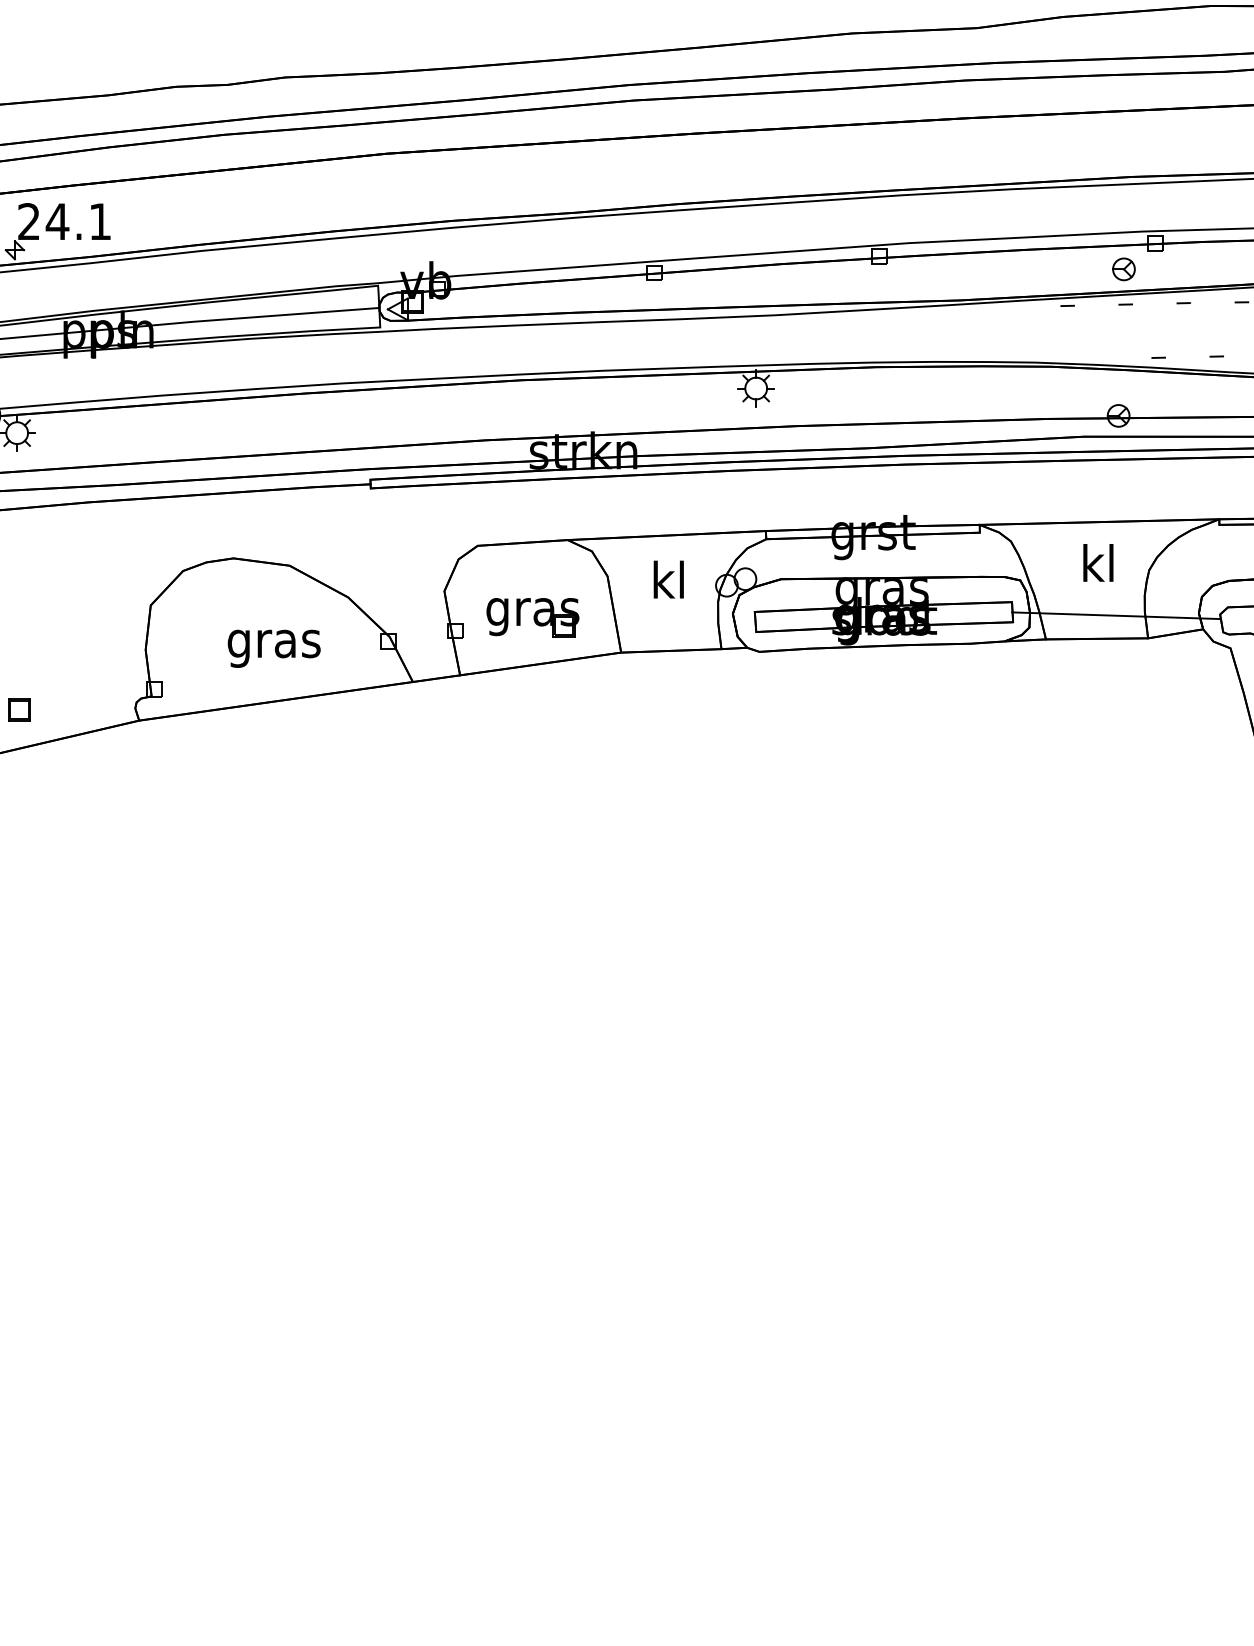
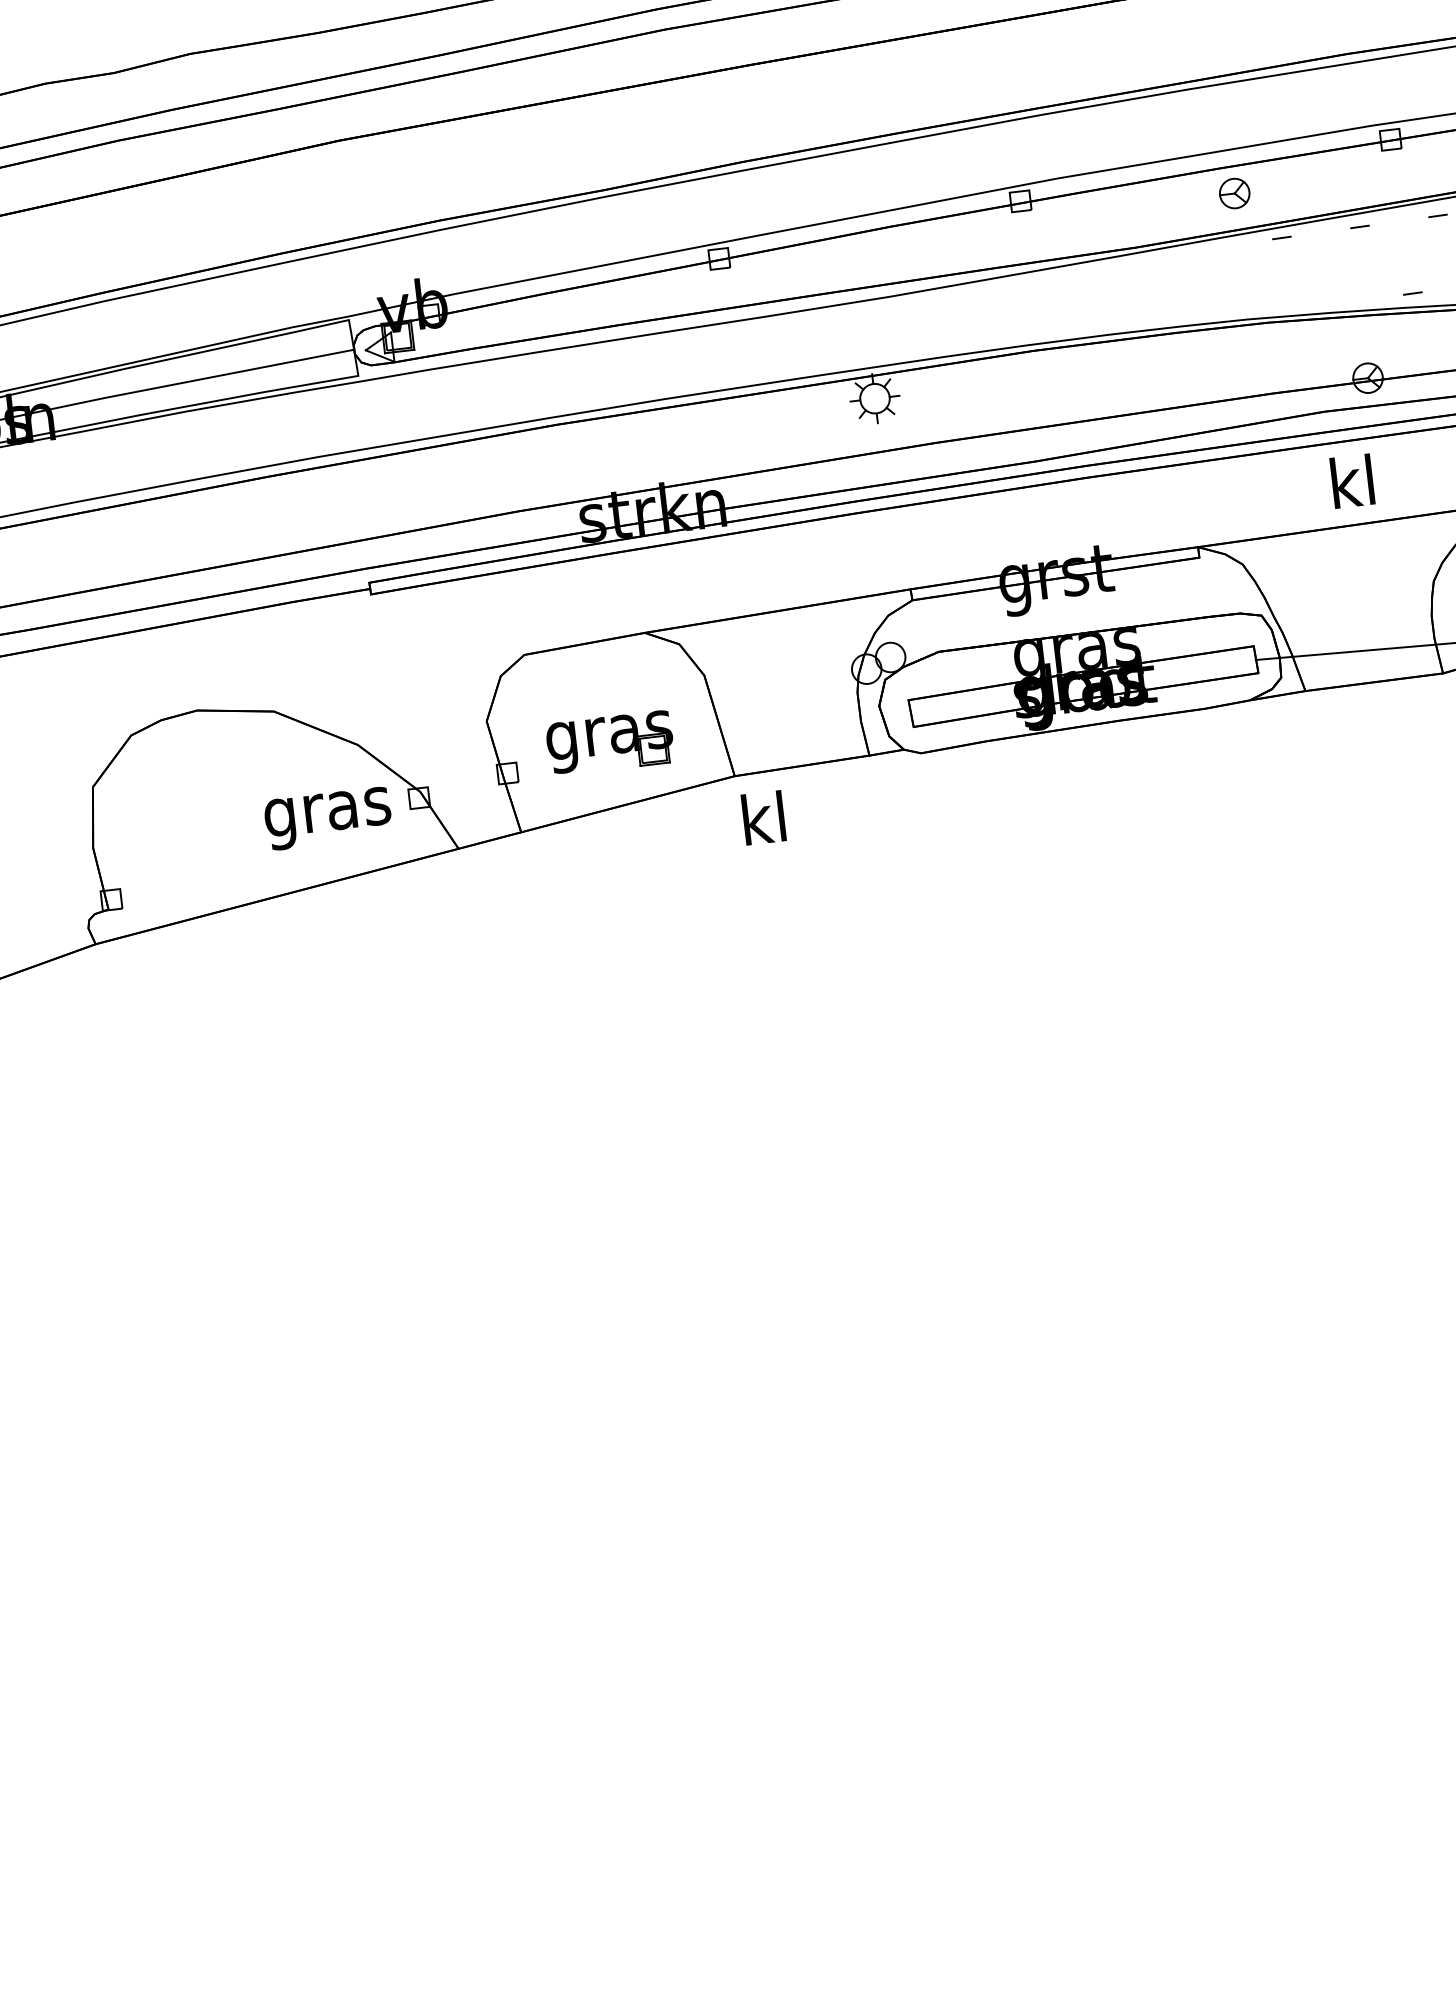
part: (1123, 269) -> (1234, 193), moved
text: (1098, 562) -> (1352, 480), moved
text: (668, 579) -> (763, 817), moved
text: (273, 648) -> (327, 818), moved

